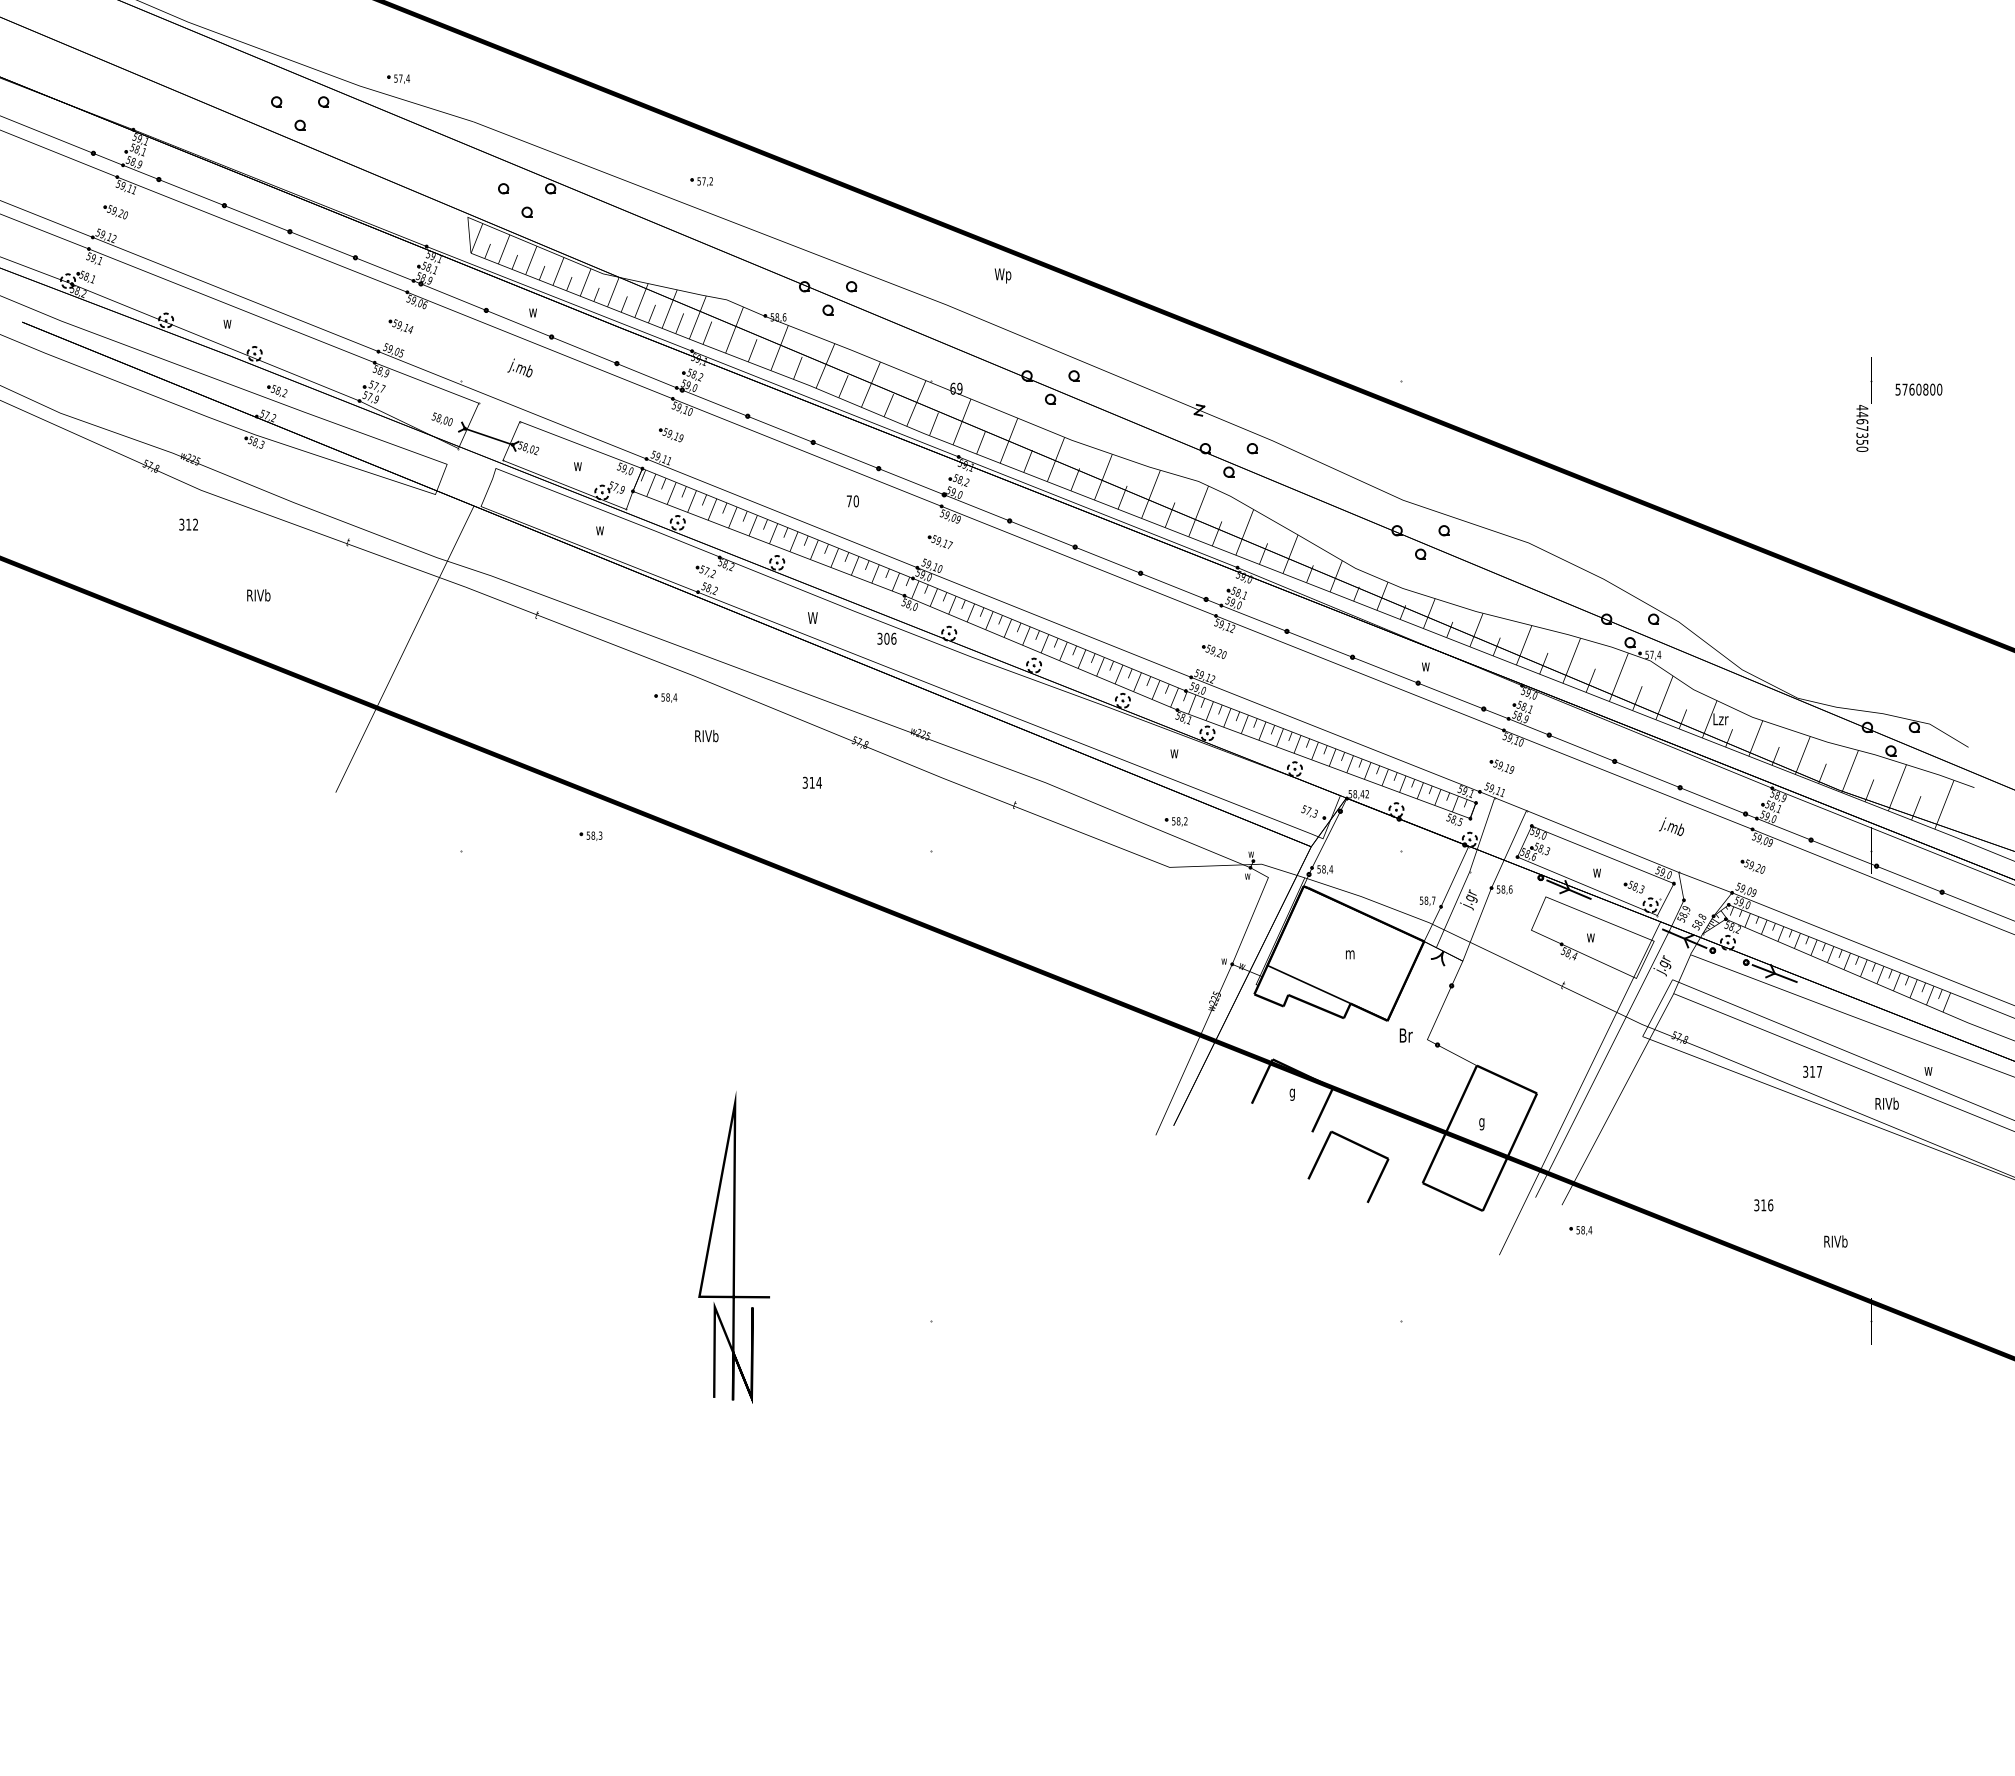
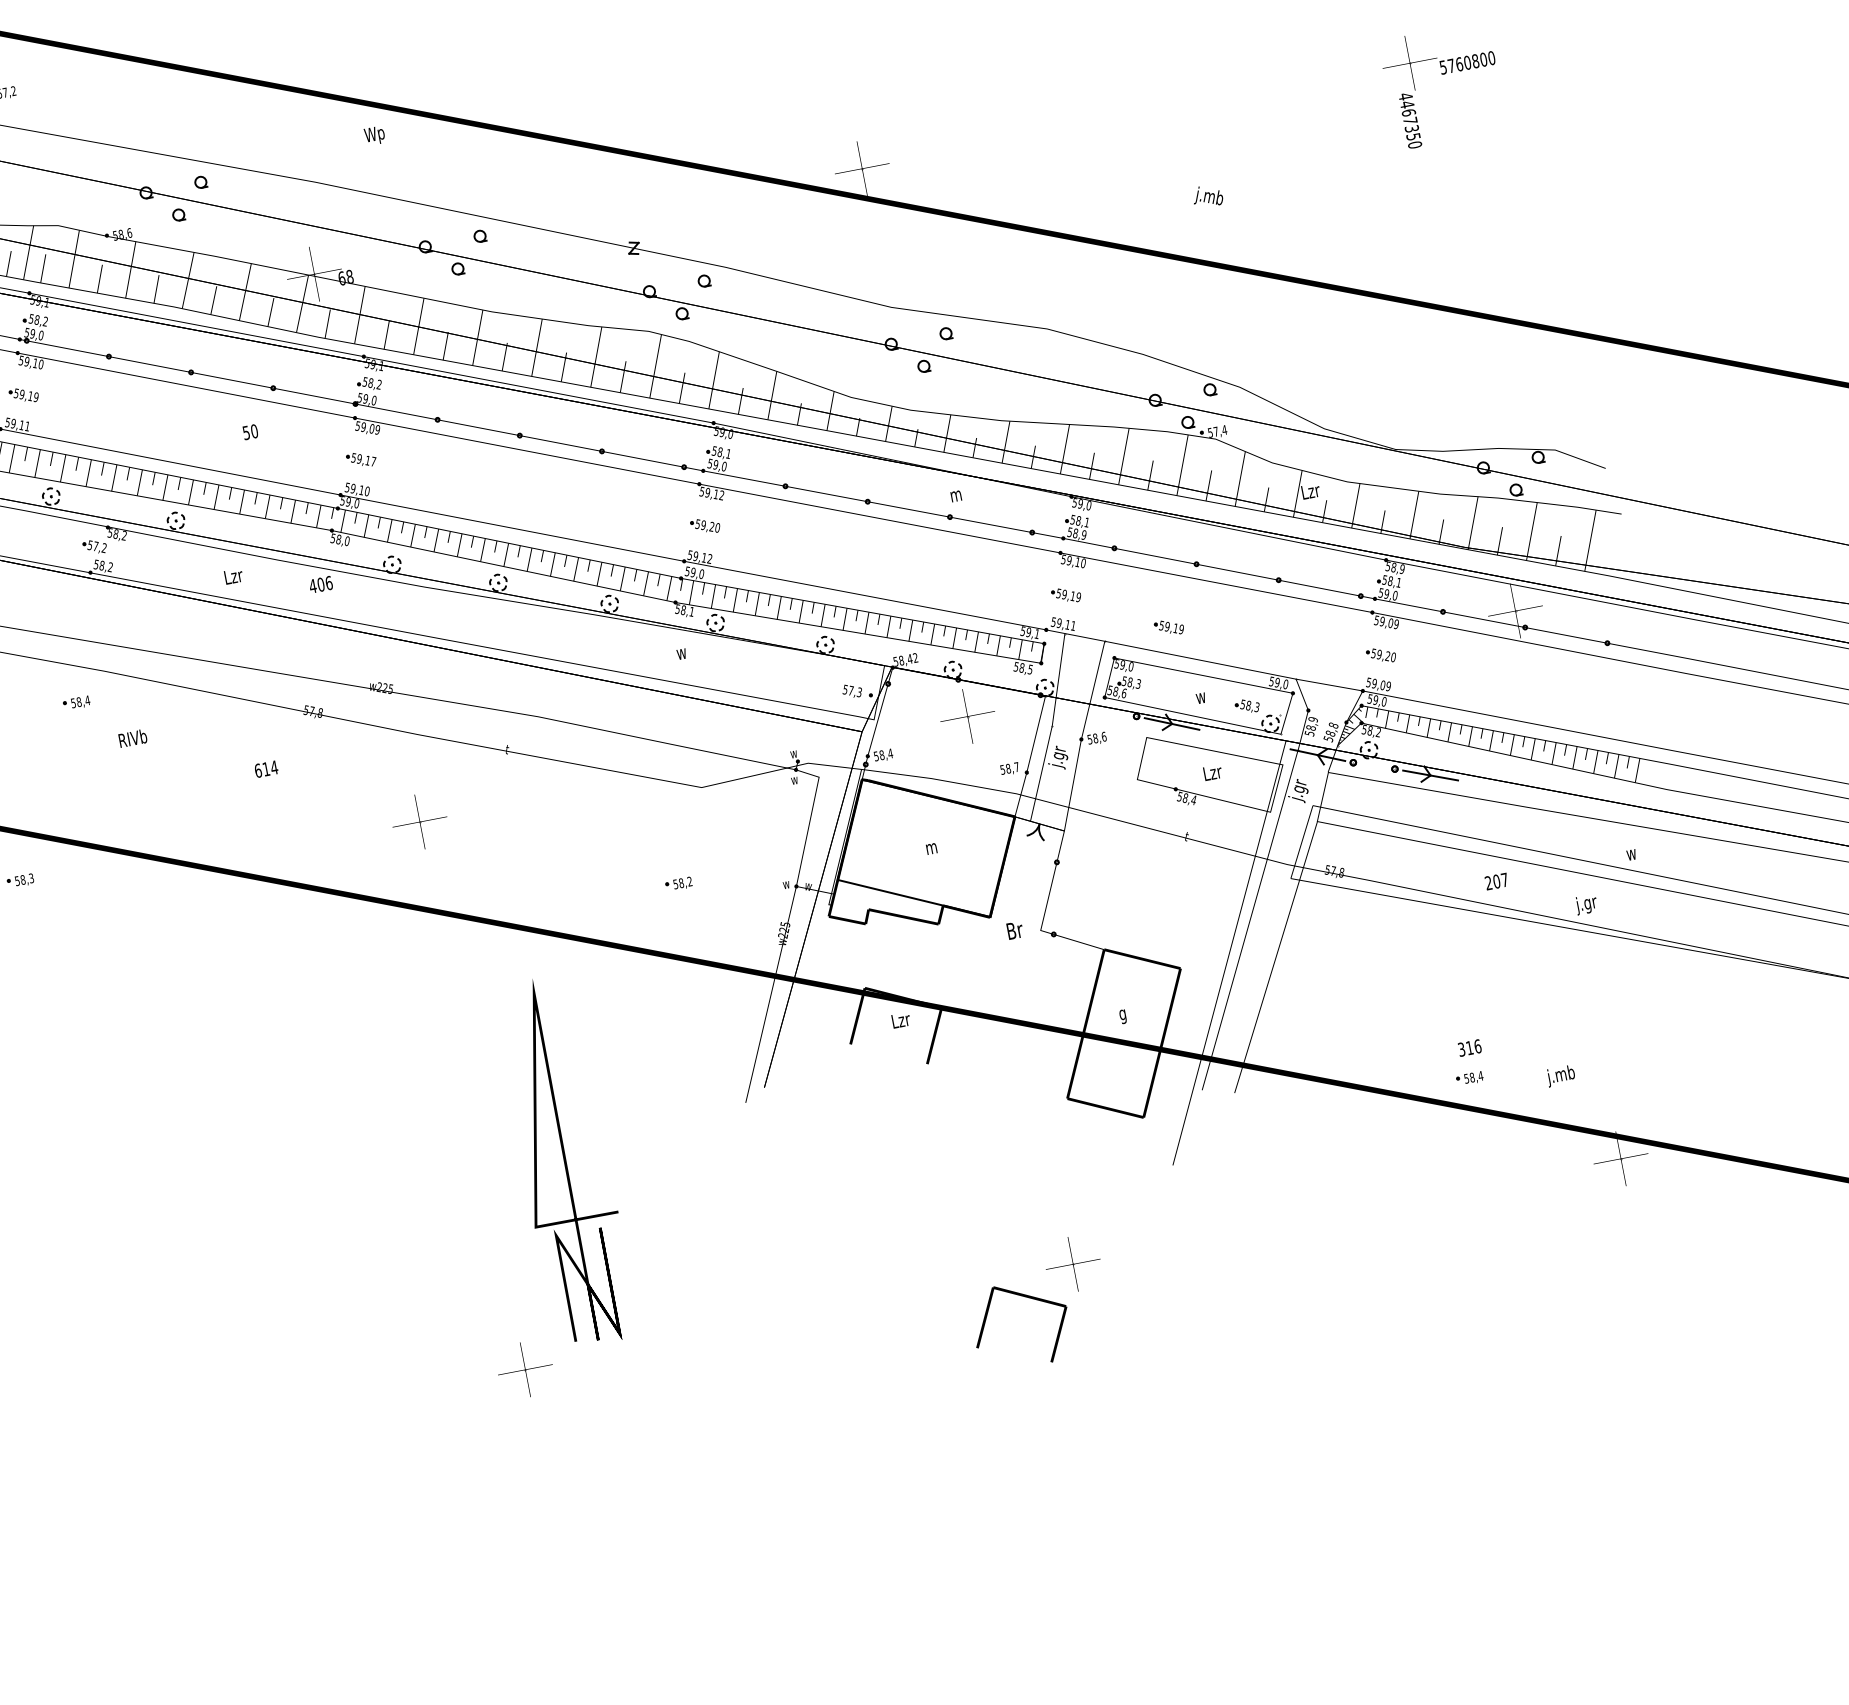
text: (959, 388) -> (349, 276), 69 -> 68
text: (848, 501) -> (245, 433), 70 -> 50
text: (815, 617) -> (233, 575), W -> Lzr
text: (879, 638) -> (312, 585), 306 -> 406
text: (1426, 666) -> (955, 495), w -> m
text: (804, 782) -> (257, 770), 314 -> 614
part: (1581, 809) -> (1168, 627), added
part: (1175, 821) -> (677, 884), moved
text: (1671, 826) -> (1207, 196), moved
text: (1594, 936) -> (1212, 772), w -> Lzr
text: (1809, 1071) -> (1493, 881), 317 -> 207
text: (1297, 1093) -> (901, 1022), g -> Lzr
text: (1886, 1104) -> (1590, 903), RIVb -> j.gr
part: (1359, 1146) -> (1029, 1298), moved
part: (1580, 1230) -> (1469, 1078), moved
text: (1835, 1242) -> (1561, 1075), RIVb -> j.mb
curve: (733, 1247) -> (564, 1162), moved

